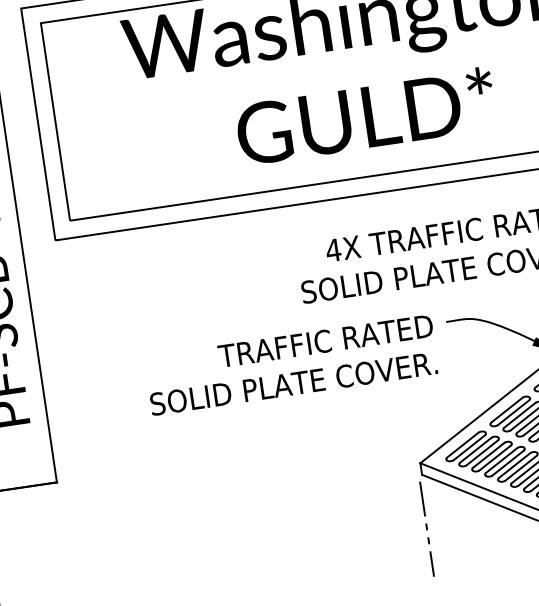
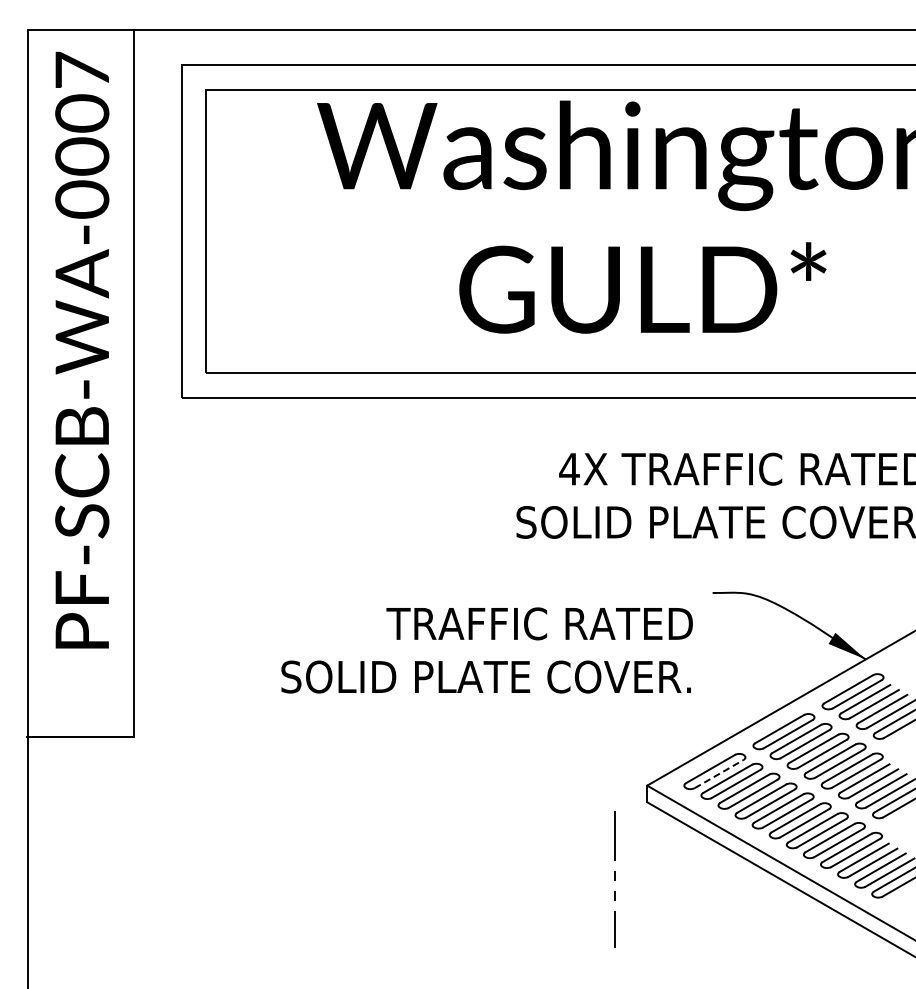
text: (291, 365) -> (486, 650), moved
line: (469, 447) -> (719, 773), solid -> dashed
line: (426, 529) -> (614, 879), moved

